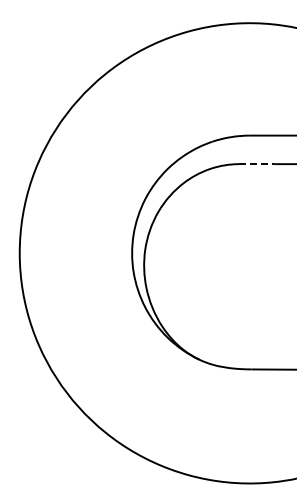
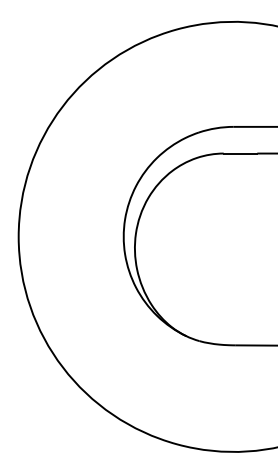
line: (257, 164) -> (240, 153), dashed -> solid

